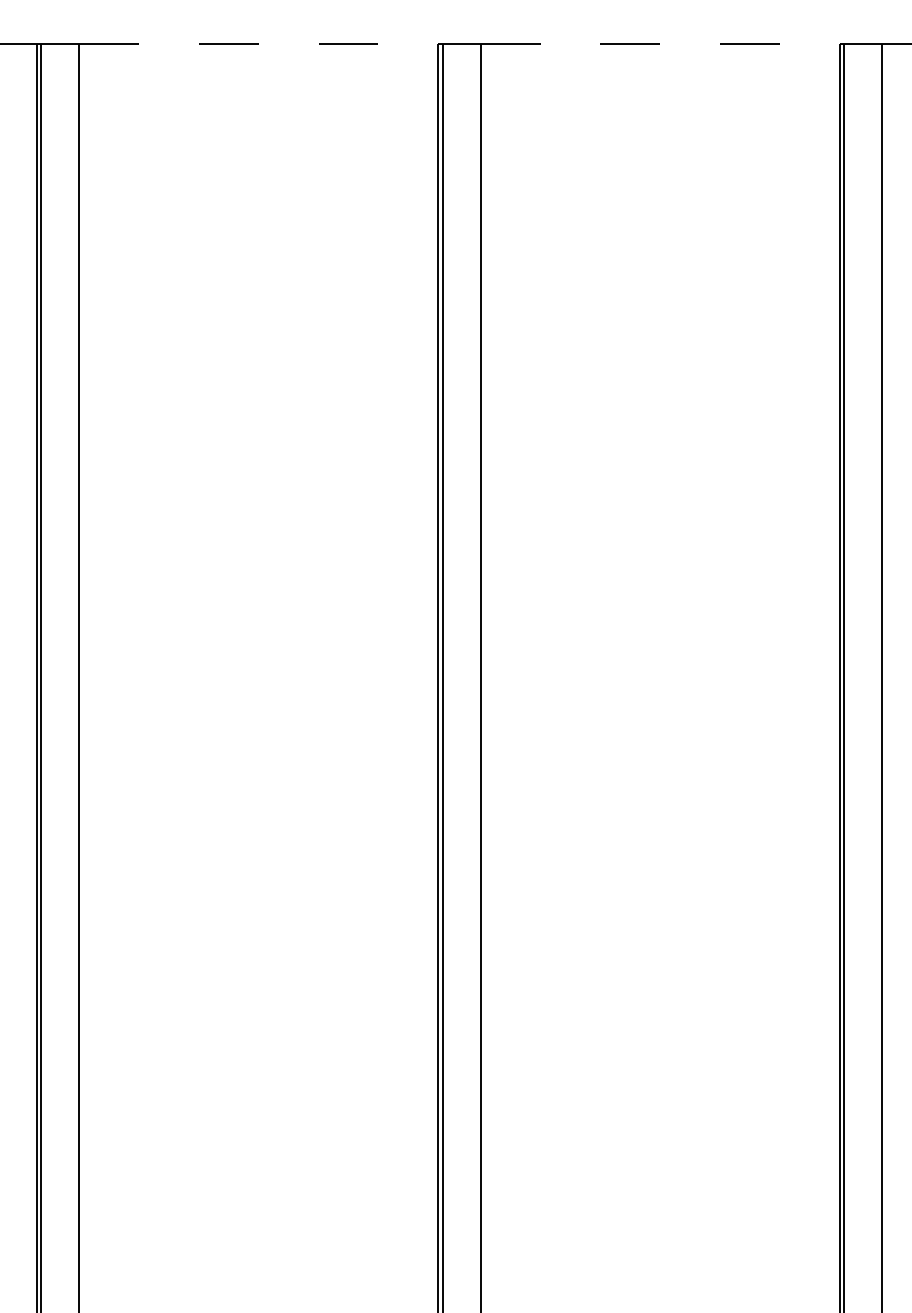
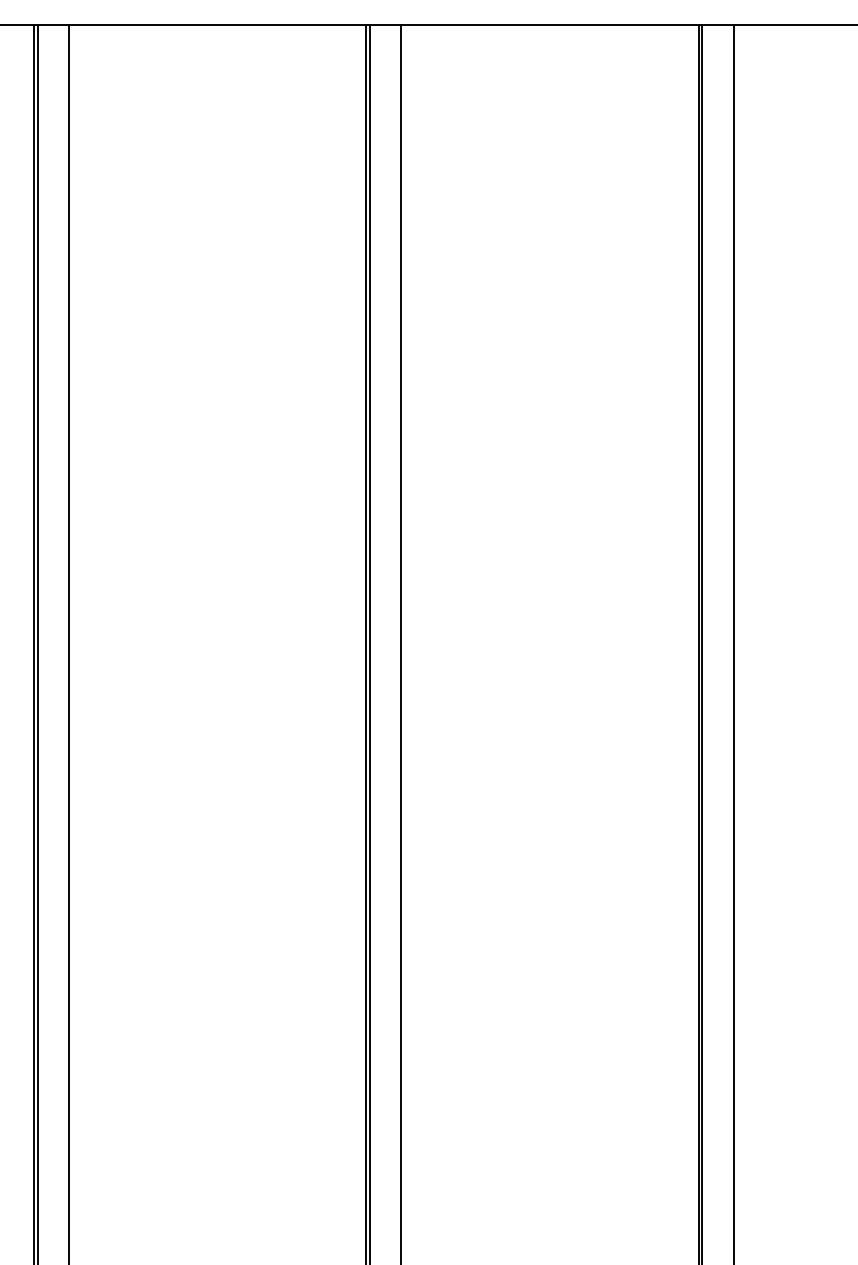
line: (258, 44) -> (217, 25), dashed -> solid
line: (659, 44) -> (549, 25), dashed -> solid

